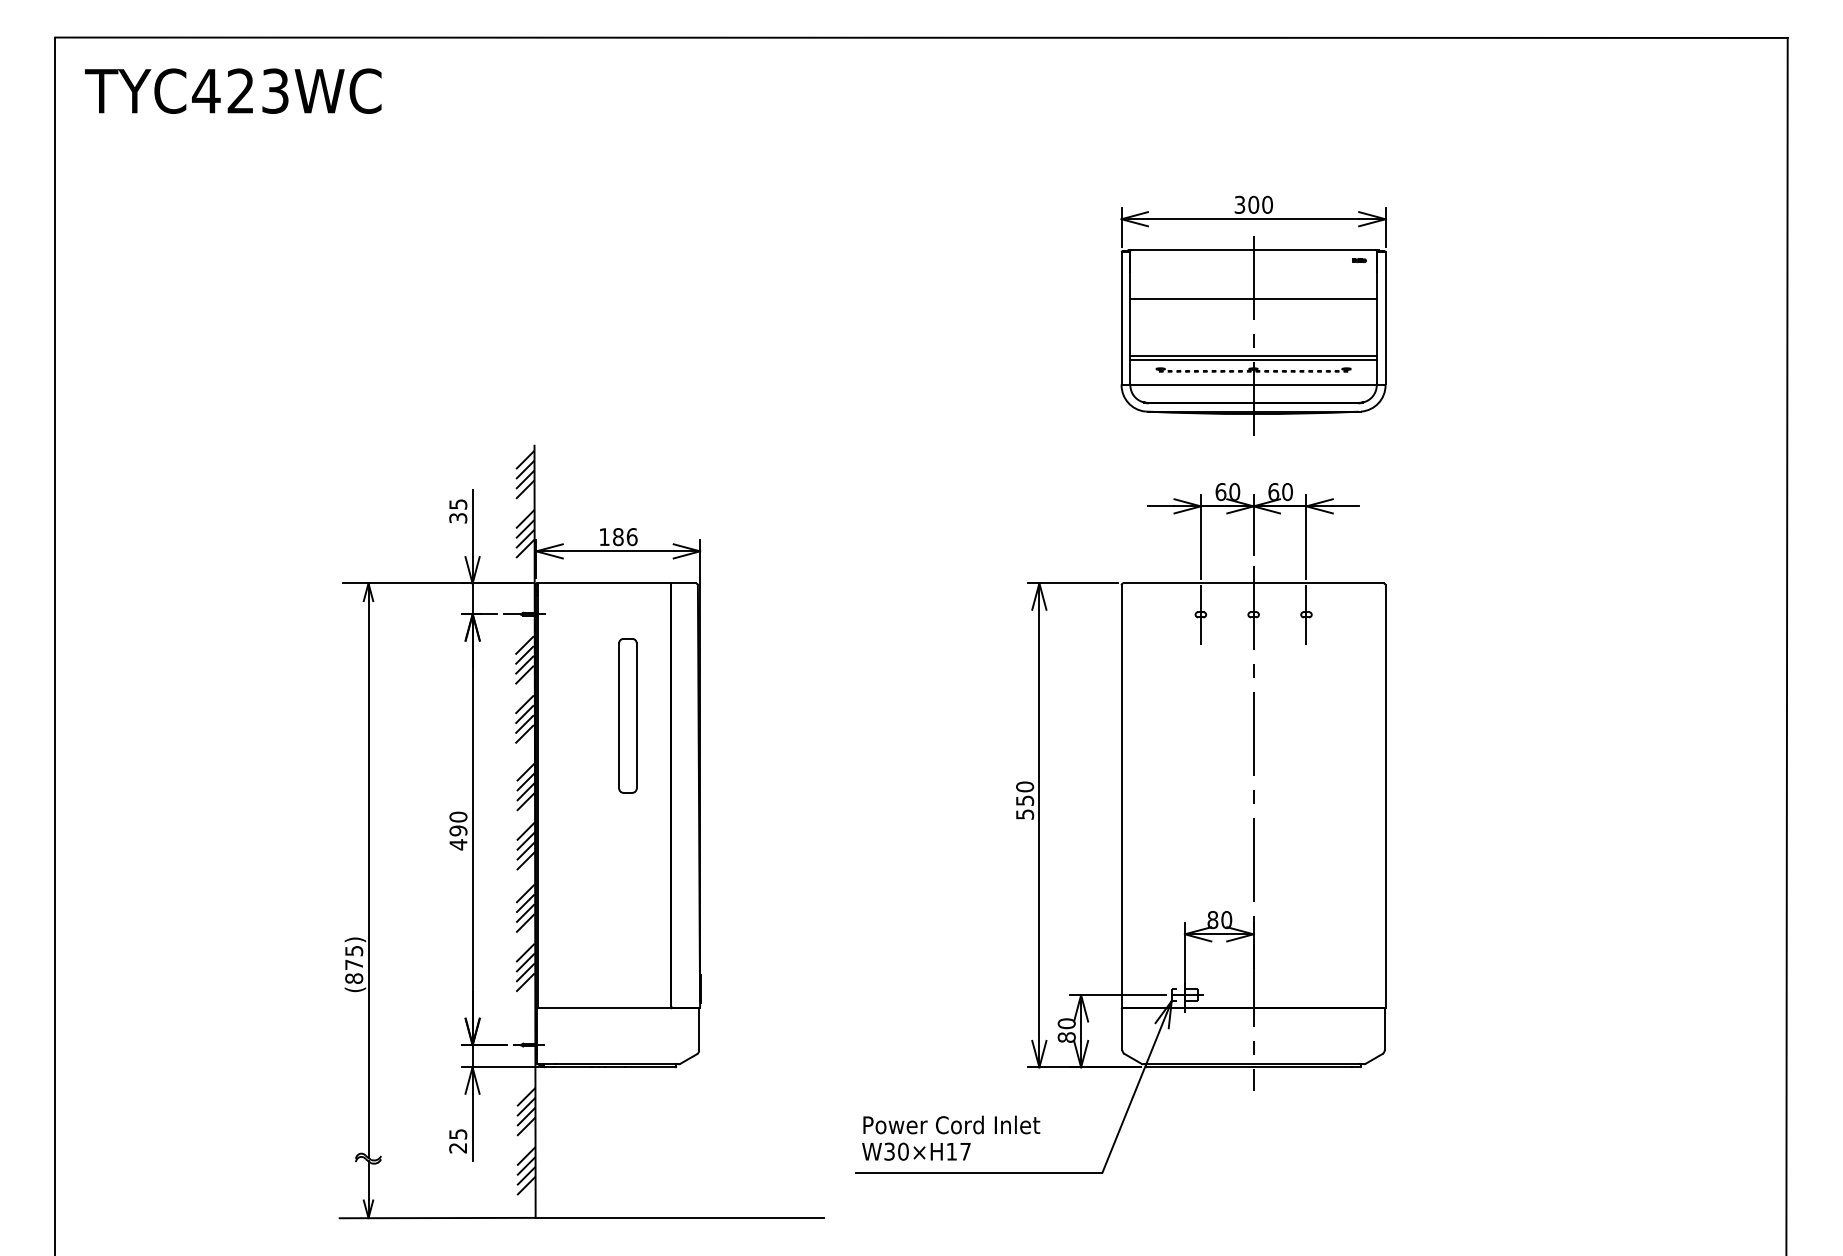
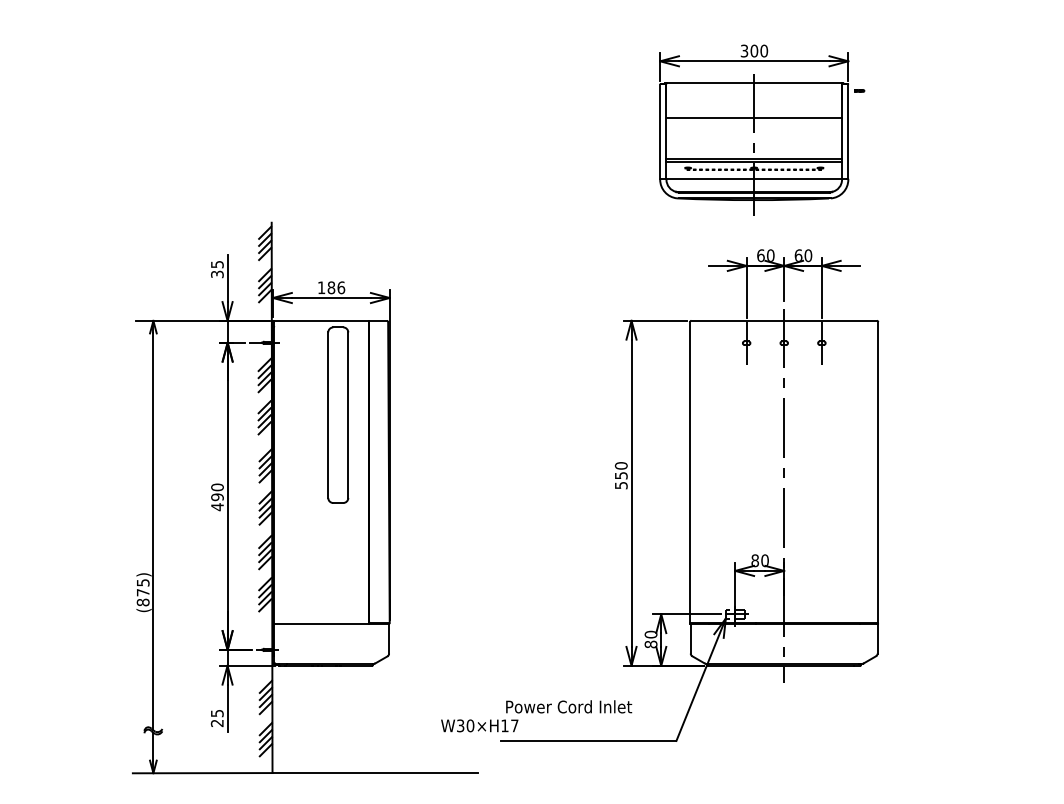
part: (1253, 315) -> (754, 129), moved
part: (627, 715) -> (337, 414), size x1.6
text: (916, 1151) -> (479, 725), moved

